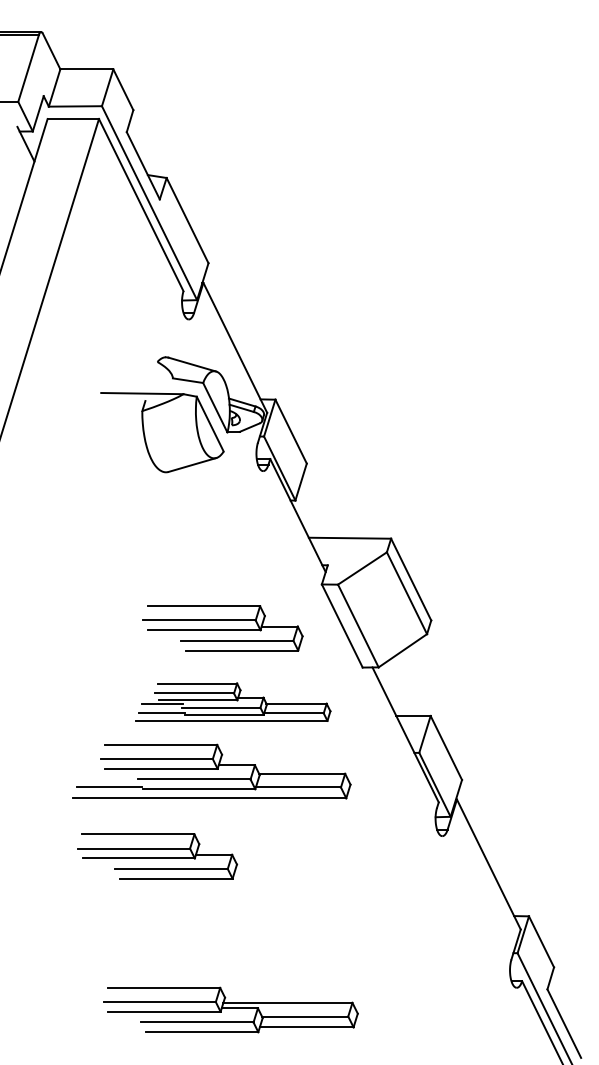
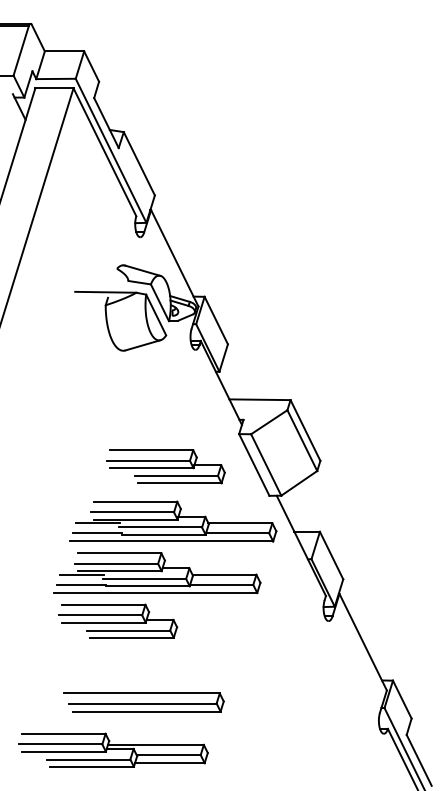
part: (233, 702) -> (173, 521), size x1.43
line: (109, 773) -> (81, 574), added
part: (158, 855) -> (118, 620), moved
part: (193, 945) -> (143, 702), added
part: (230, 1008) -> (113, 749), moved

